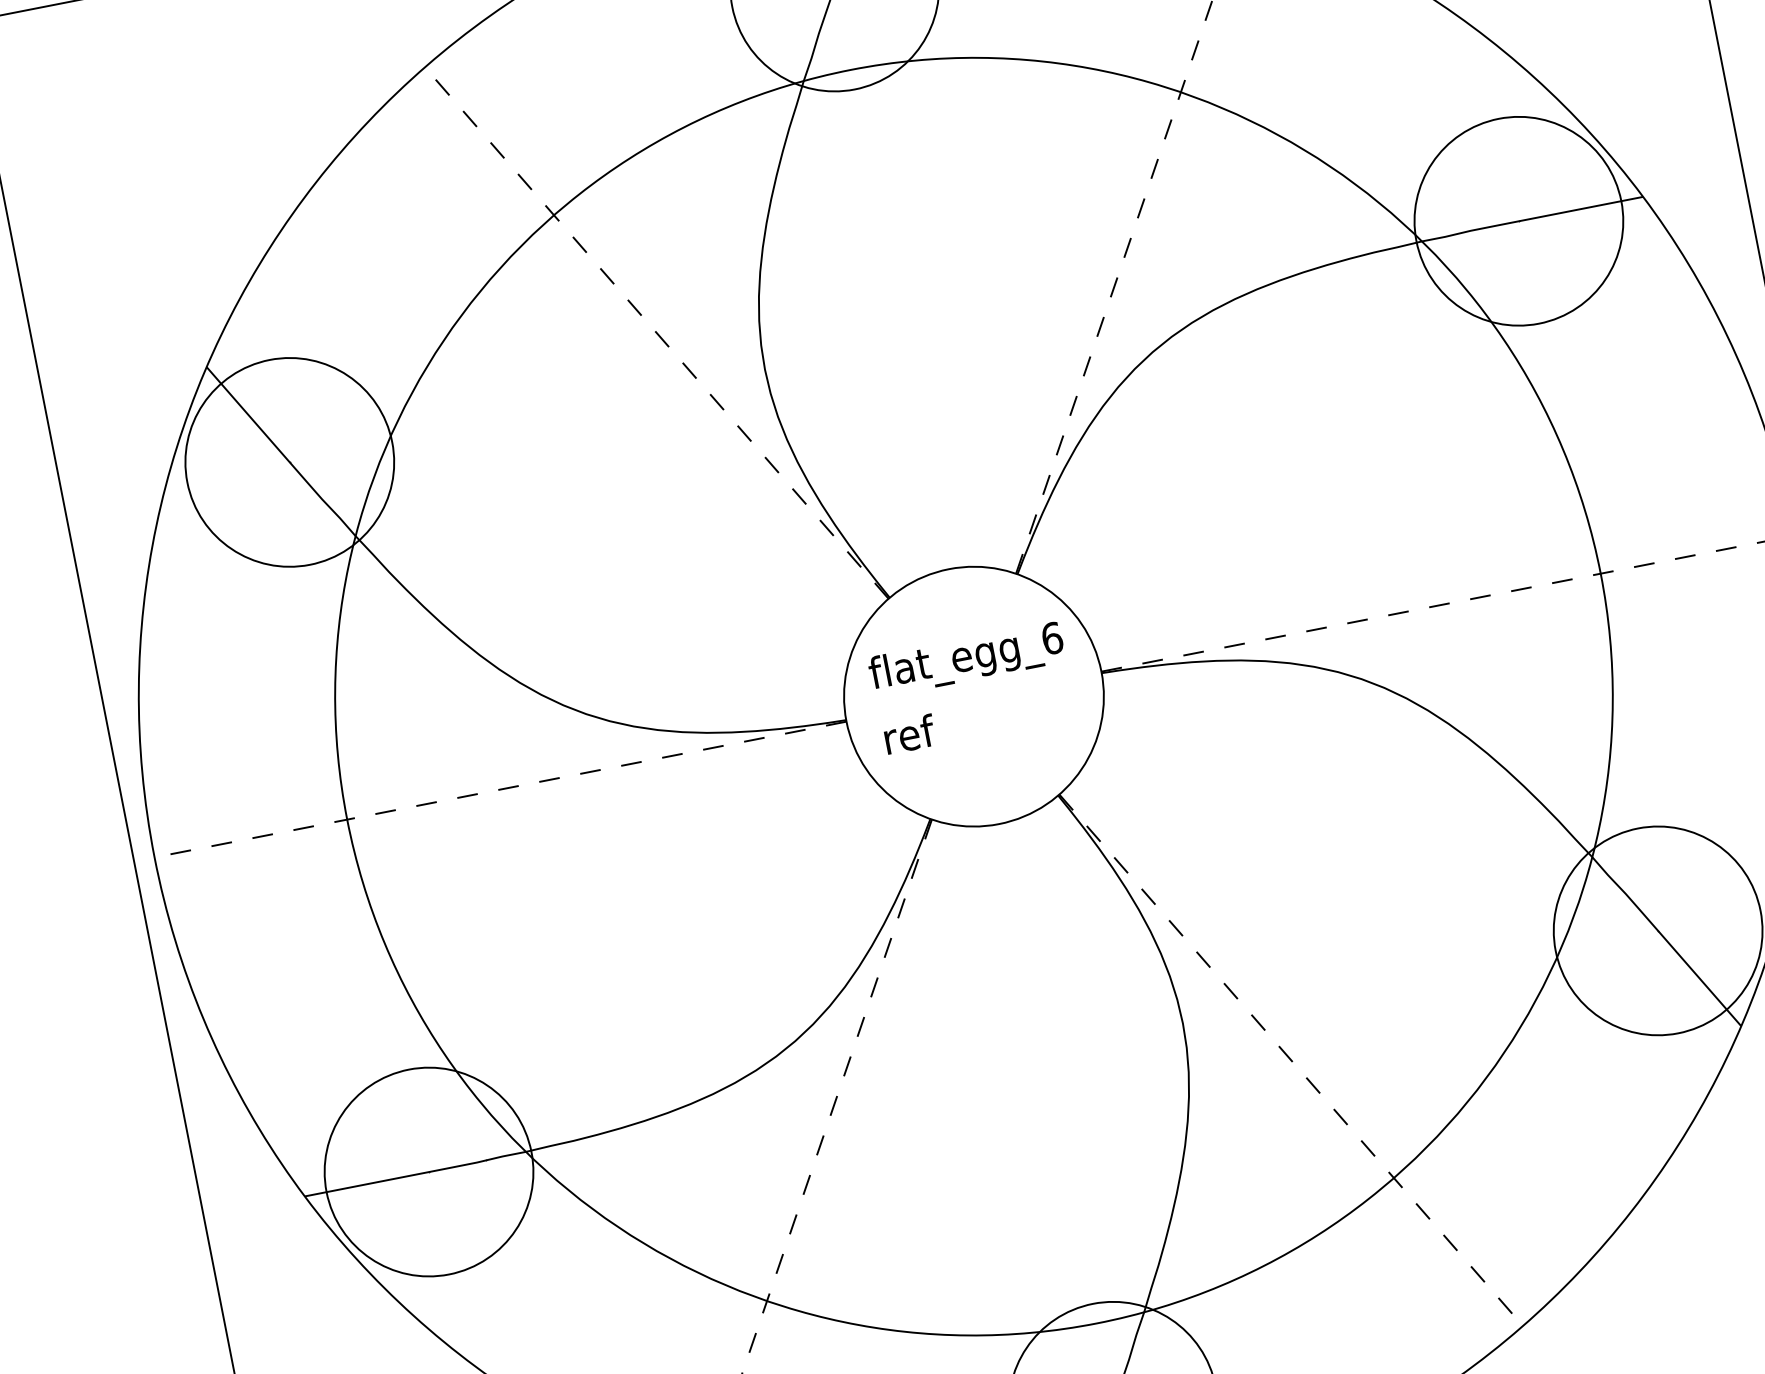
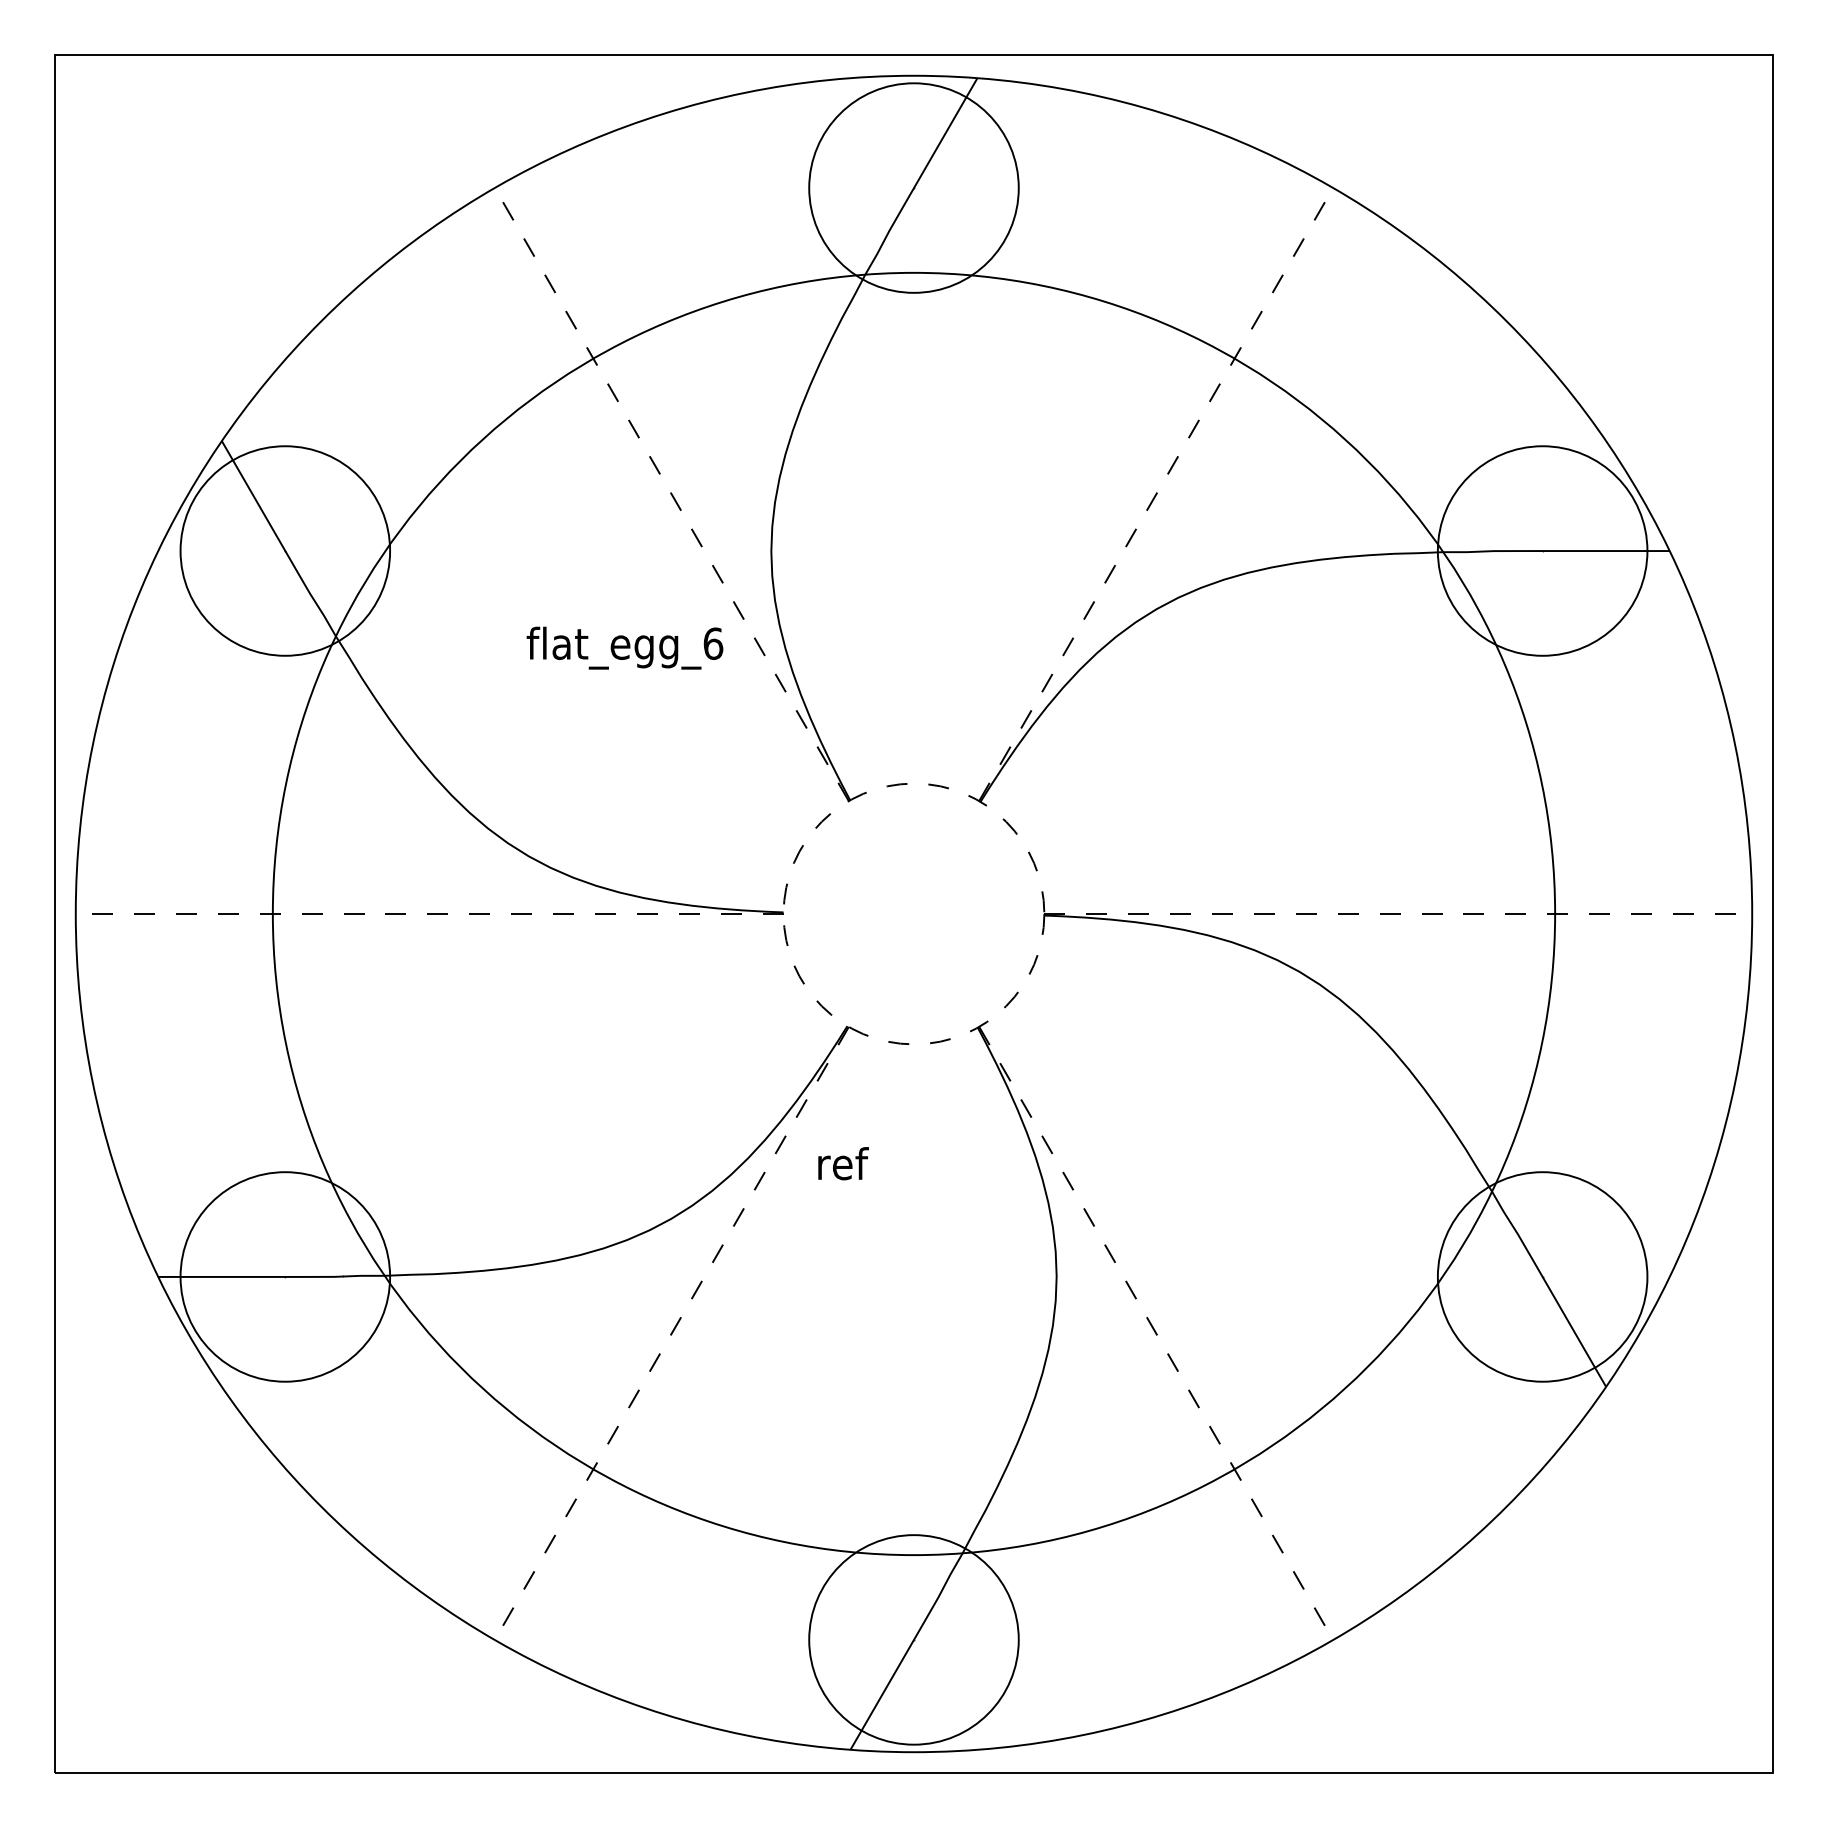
text: (966, 659) -> (624, 647), moved
circle: (973, 696) -> (913, 913), solid -> dashed
text: (909, 734) -> (843, 1163), moved

